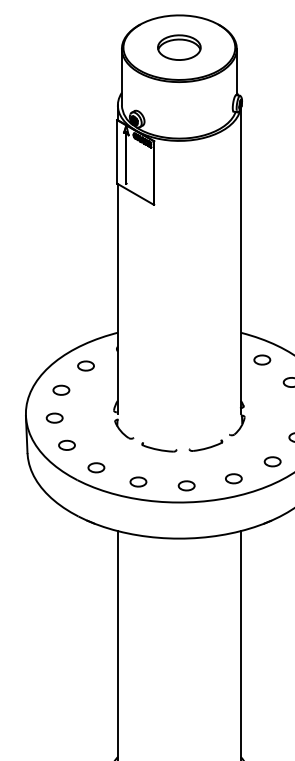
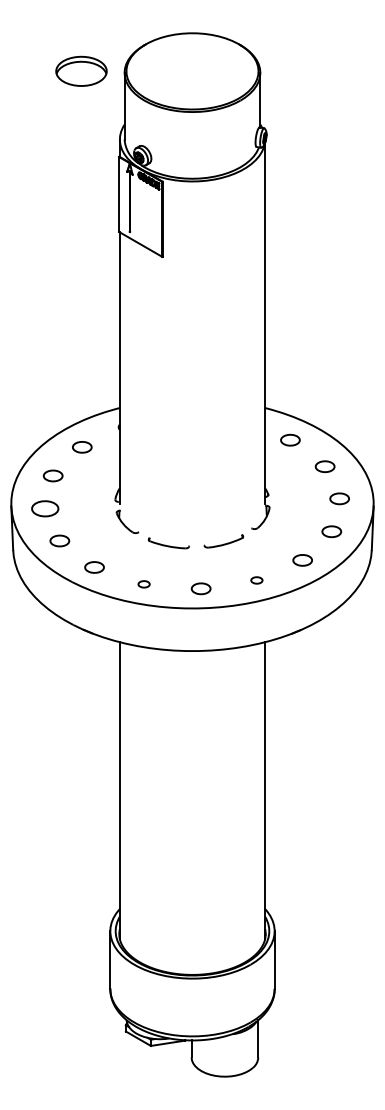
part: (179, 46) -> (81, 70), moved
part: (54, 417) -> (45, 508), size x1.4
part: (233, 478) -> (256, 580), size x0.6
part: (137, 482) -> (143, 584), size x0.6

